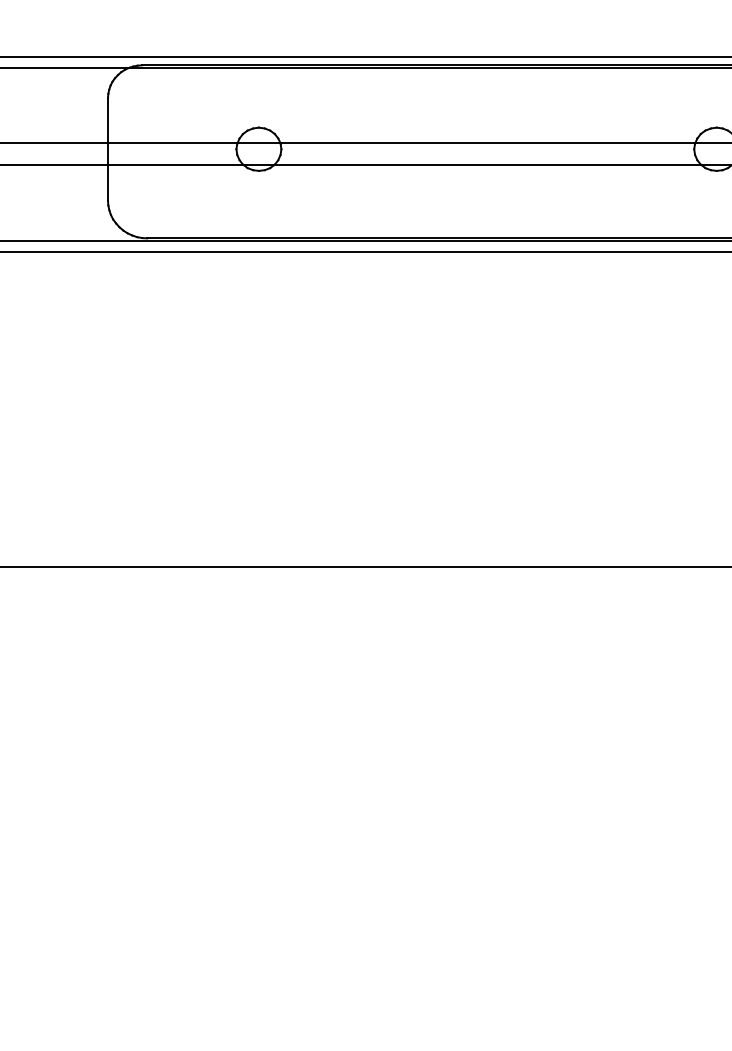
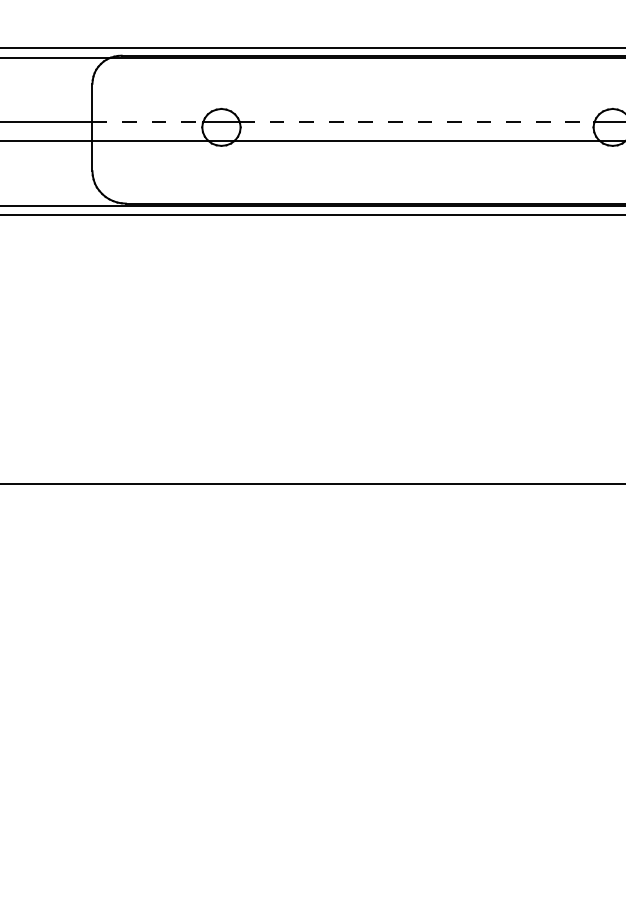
line: (173, 143) -> (148, 122), solid -> dashed
line: (488, 143) -> (417, 122), solid -> dashed

